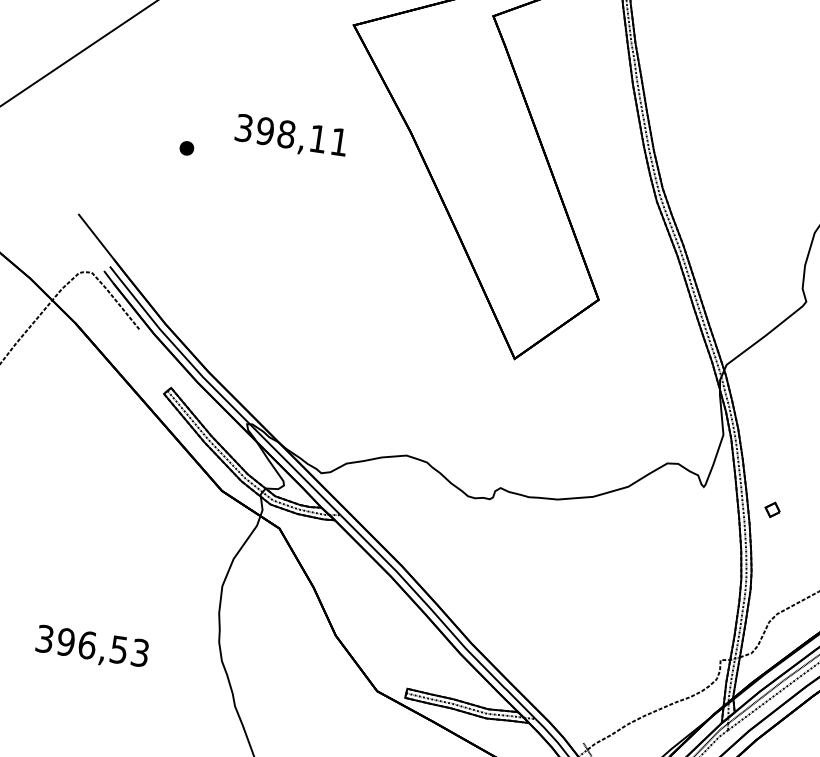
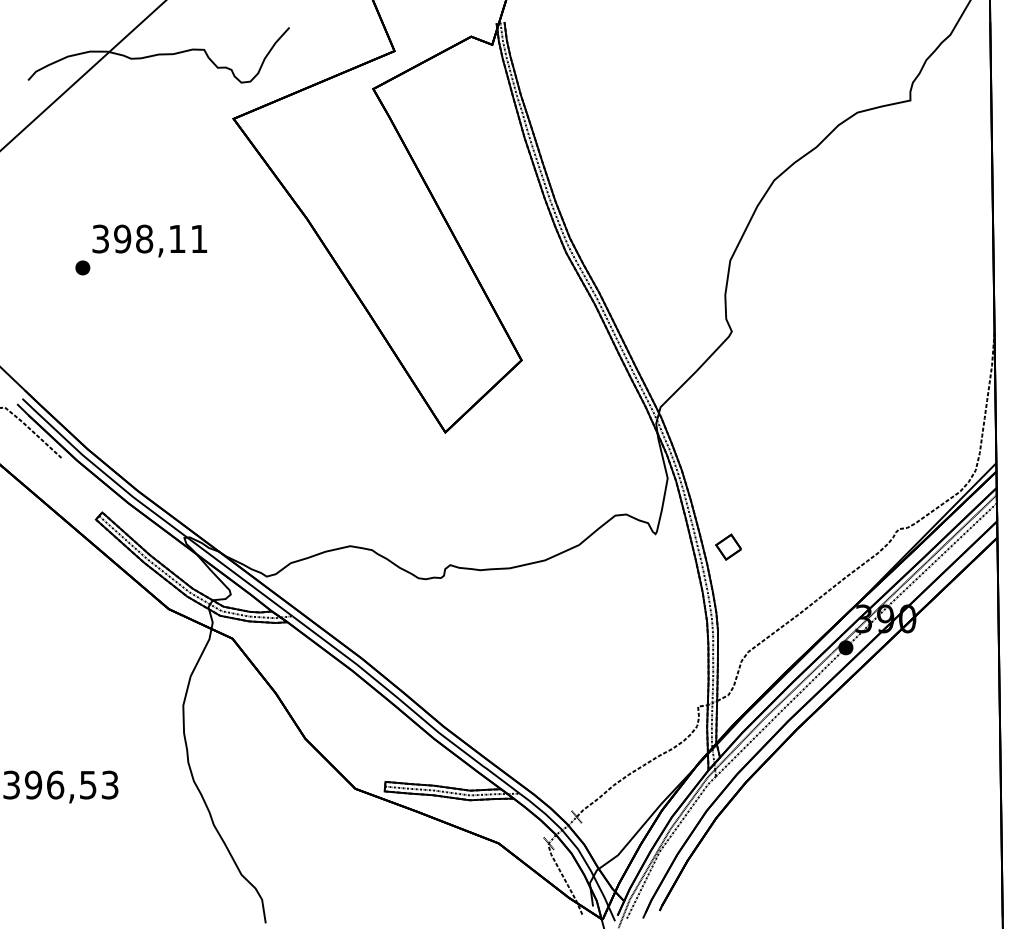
text: (291, 136) -> (149, 240), moved
part: (772, 509) -> (728, 546), size x1.67

